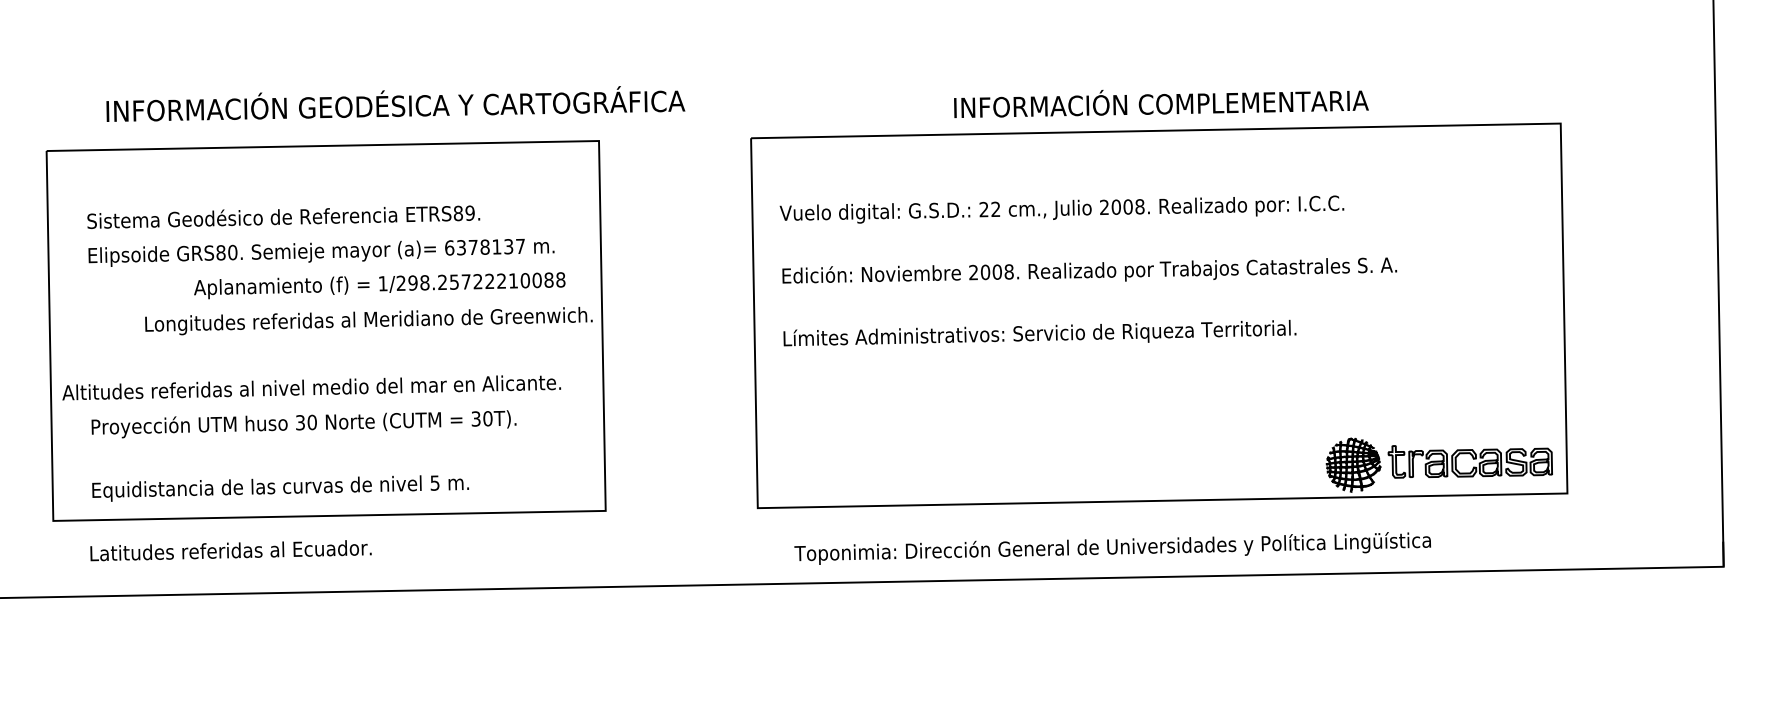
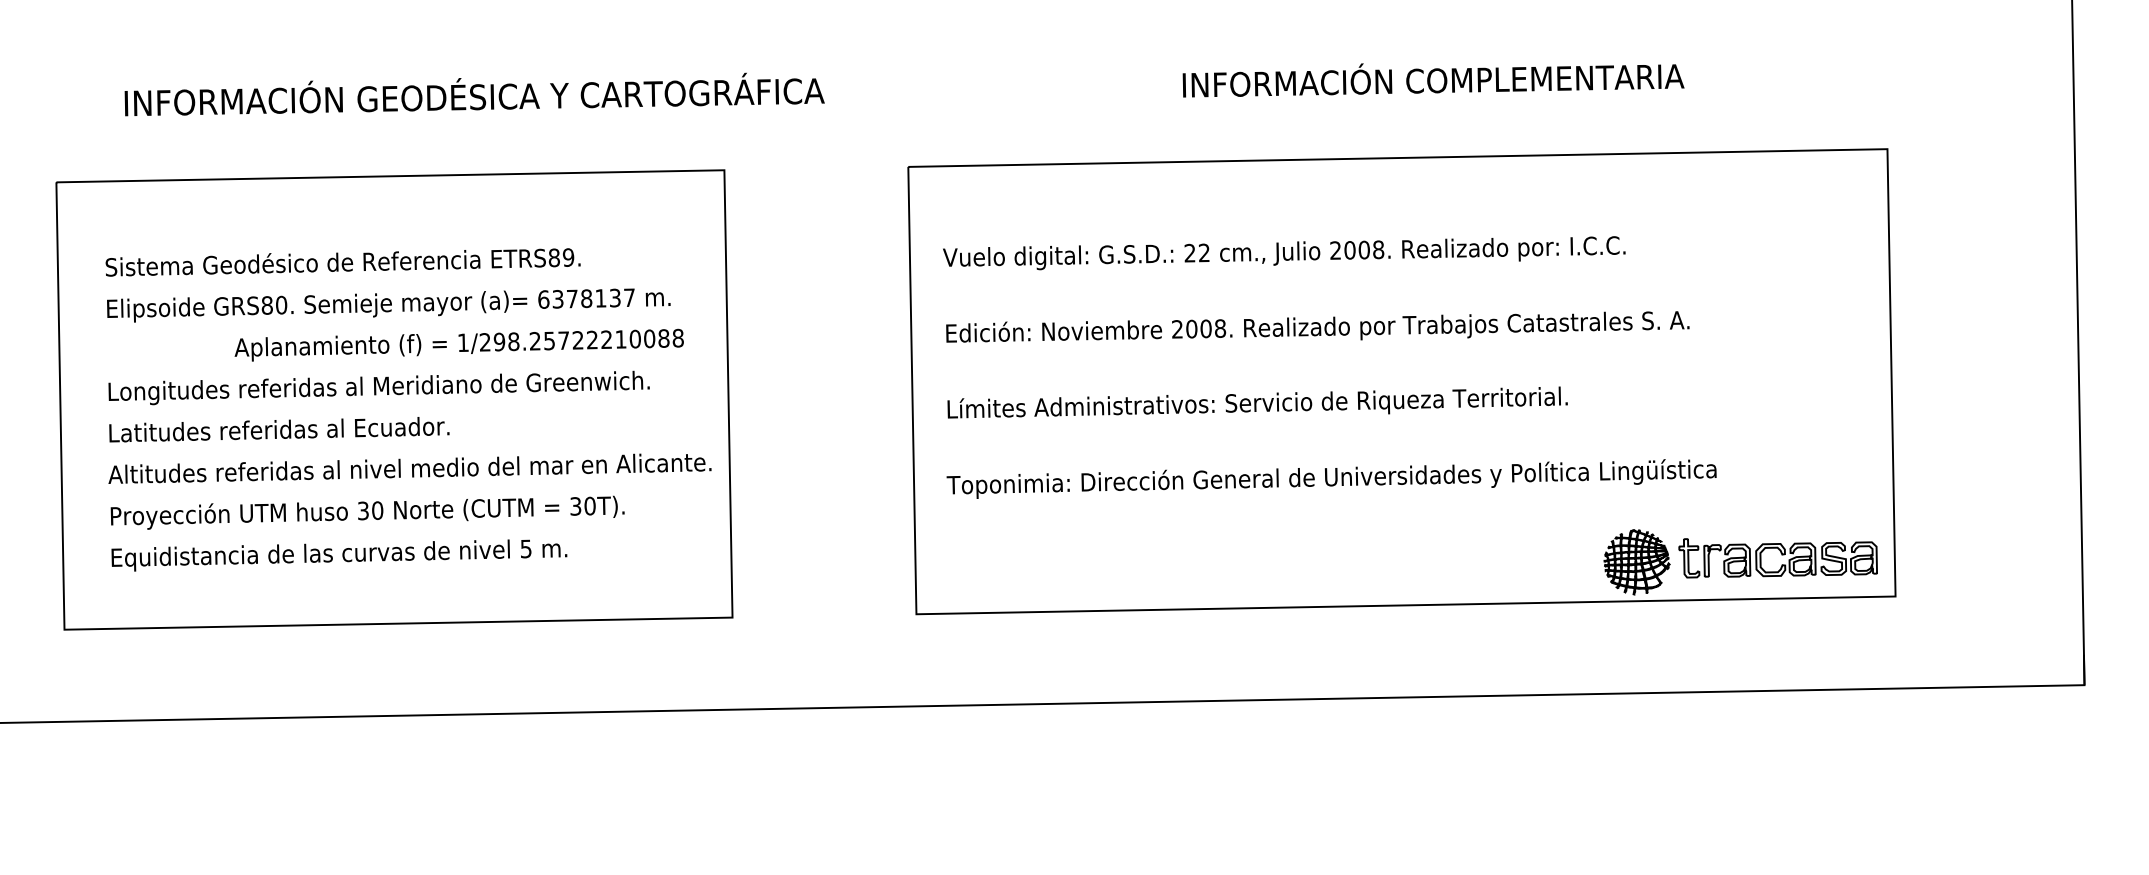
text: (395, 104) -> (474, 94), moved
text: (1161, 104) -> (1433, 80), moved
text: (368, 320) -> (378, 387), moved
text: (311, 387) -> (409, 468), moved
text: (280, 488) -> (339, 555), moved
text: (1112, 548) -> (1331, 478), moved
text: (231, 550) -> (279, 429), moved

